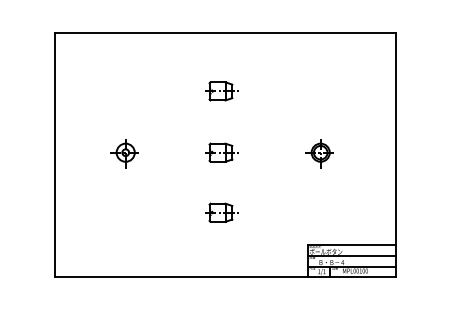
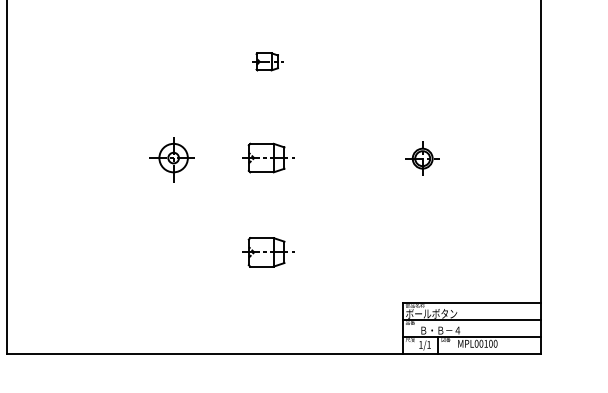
part: (221, 91) -> (267, 61), size x0.6
part: (124, 153) -> (171, 159), moved
part: (319, 153) -> (421, 159), size x0.7

